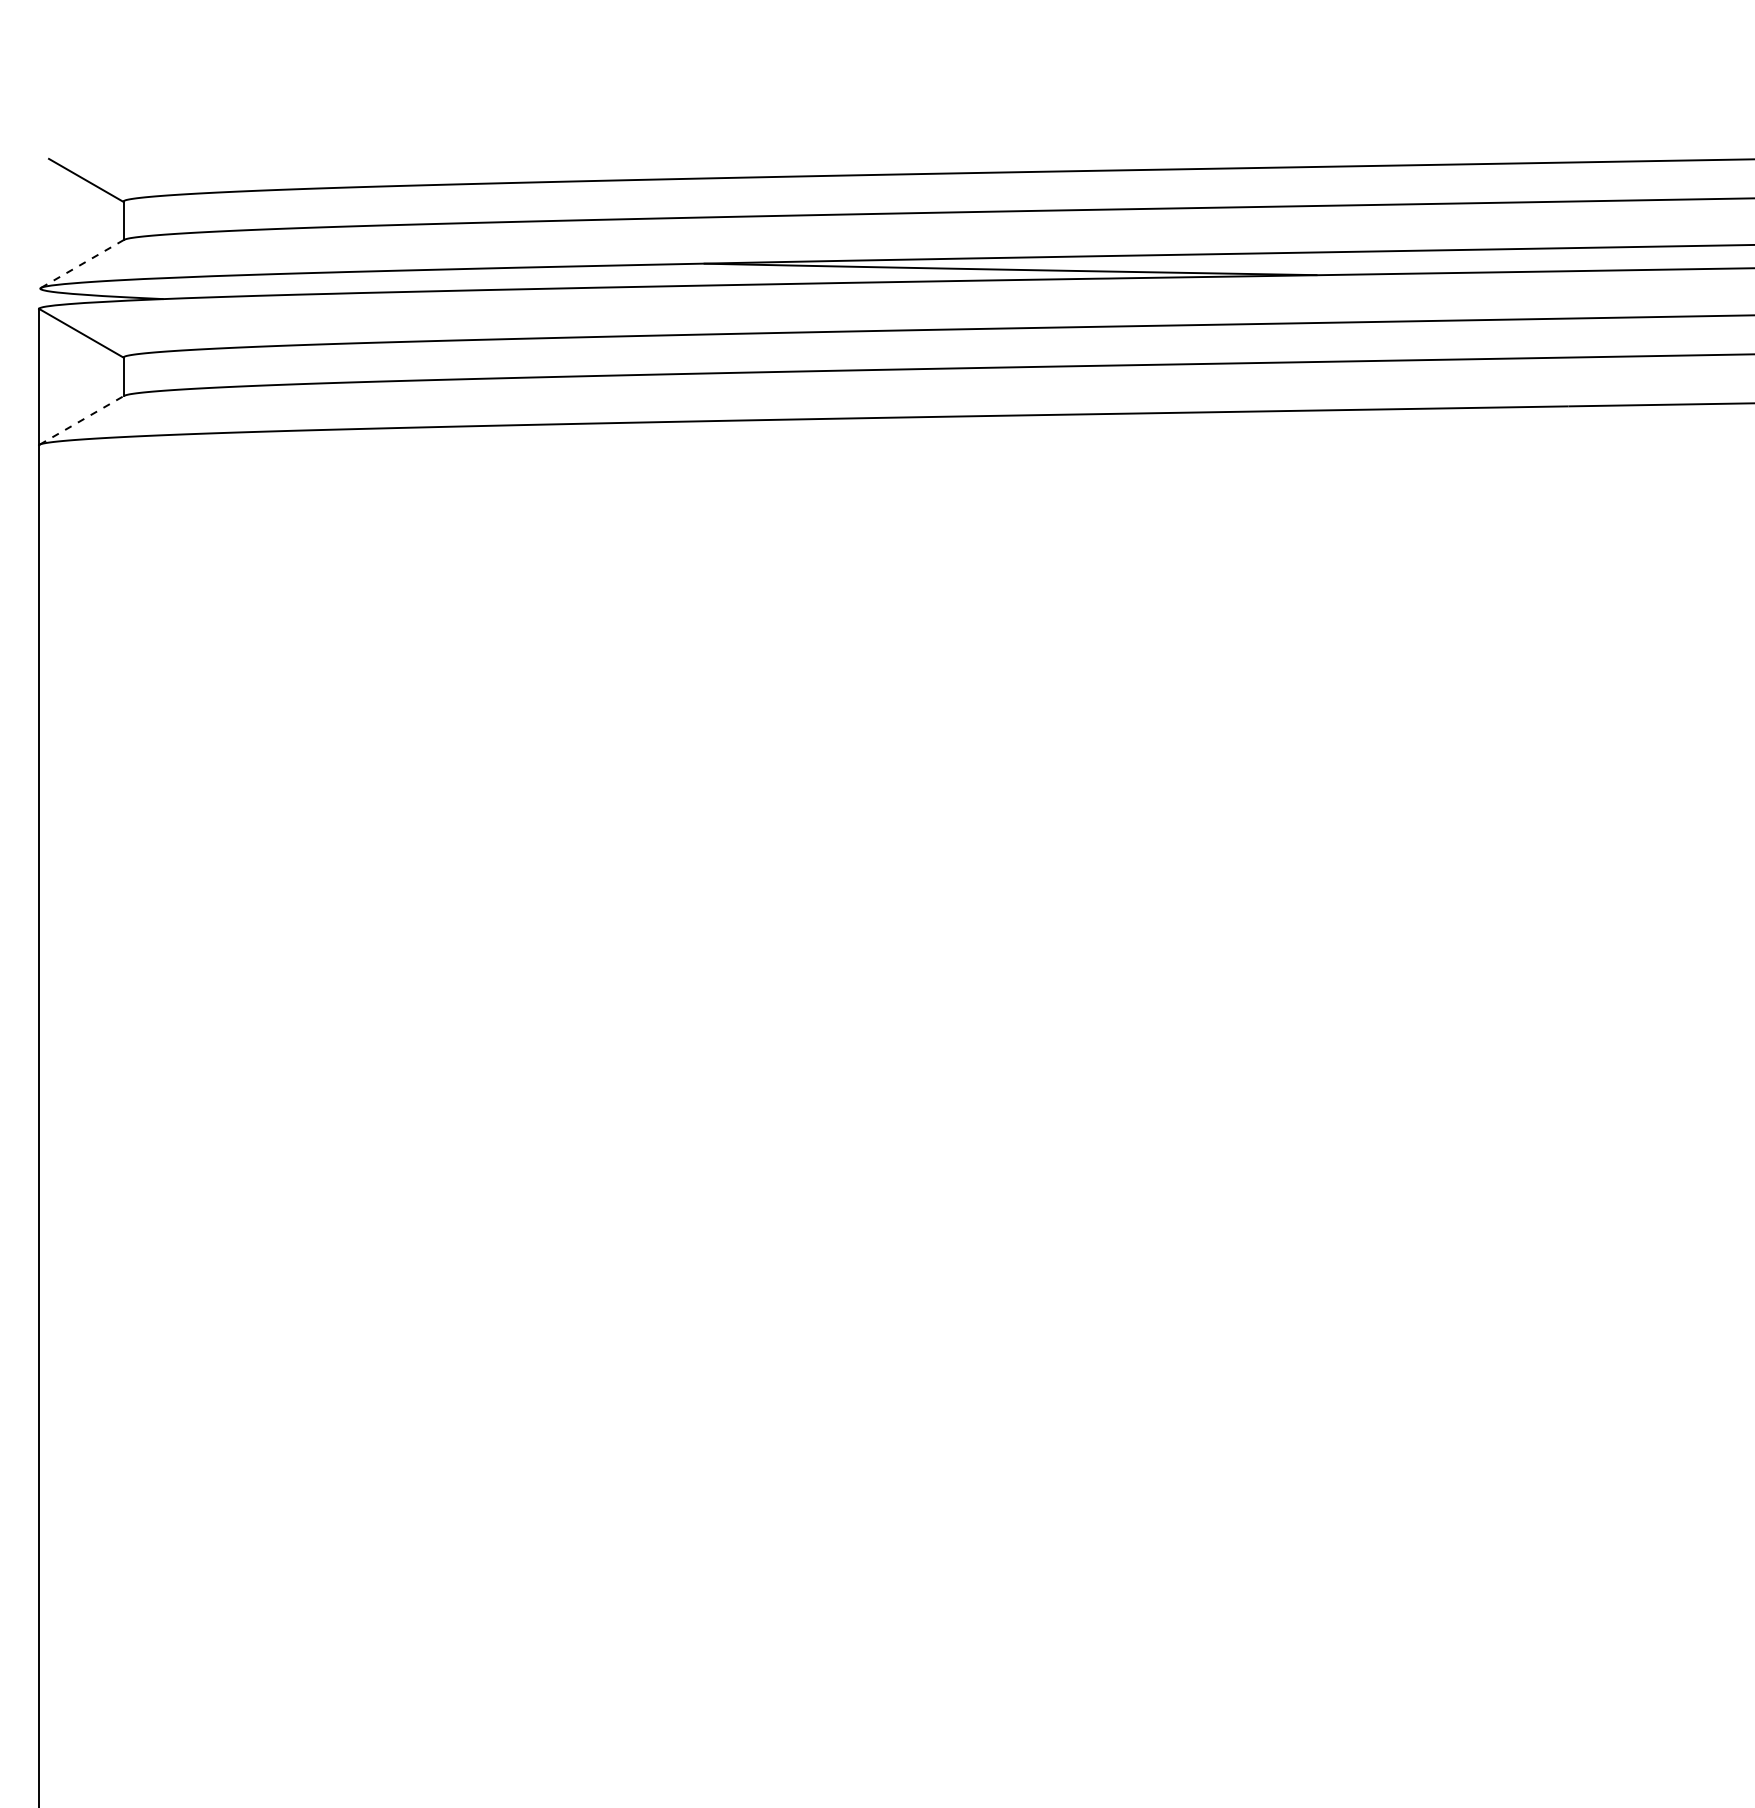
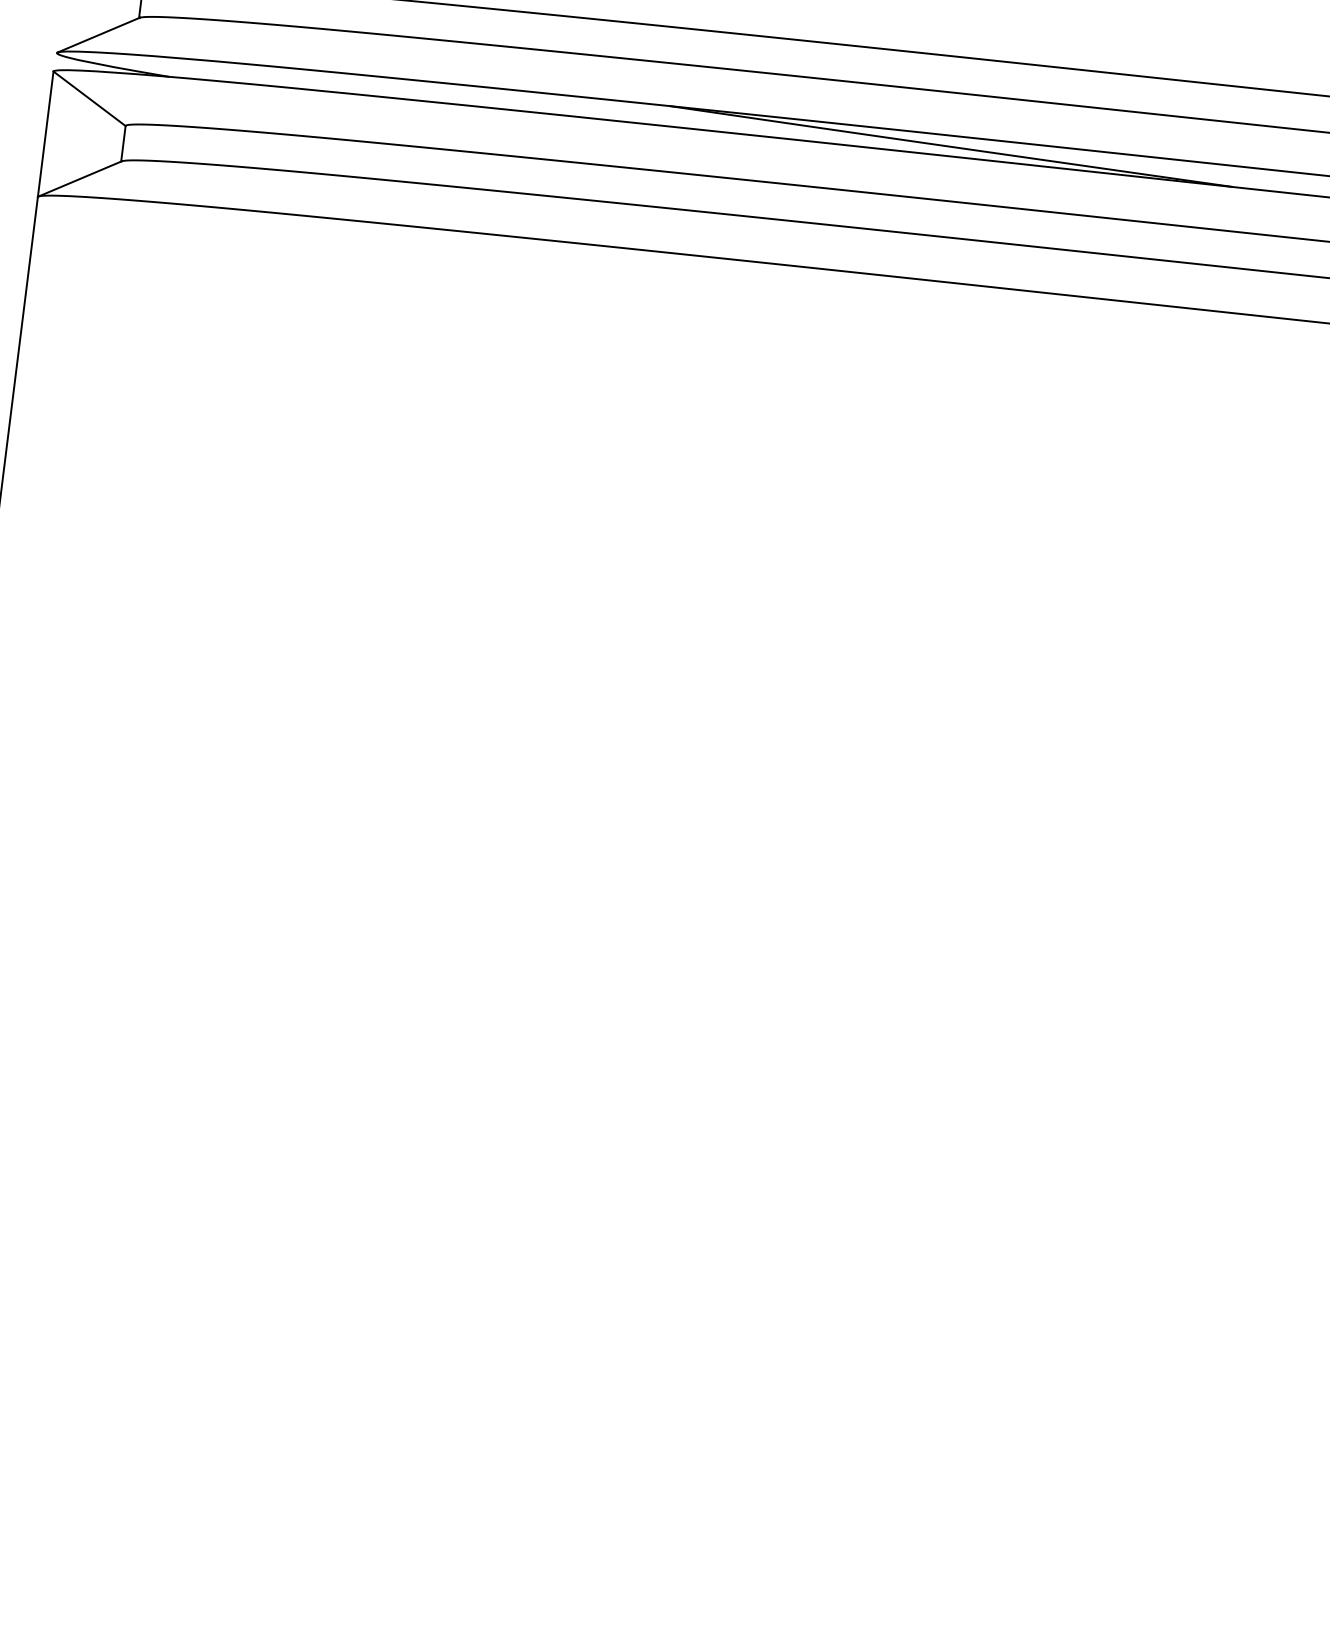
line: (82, 263) -> (98, 34), dashed -> solid
line: (81, 420) -> (79, 179), dashed -> solid

